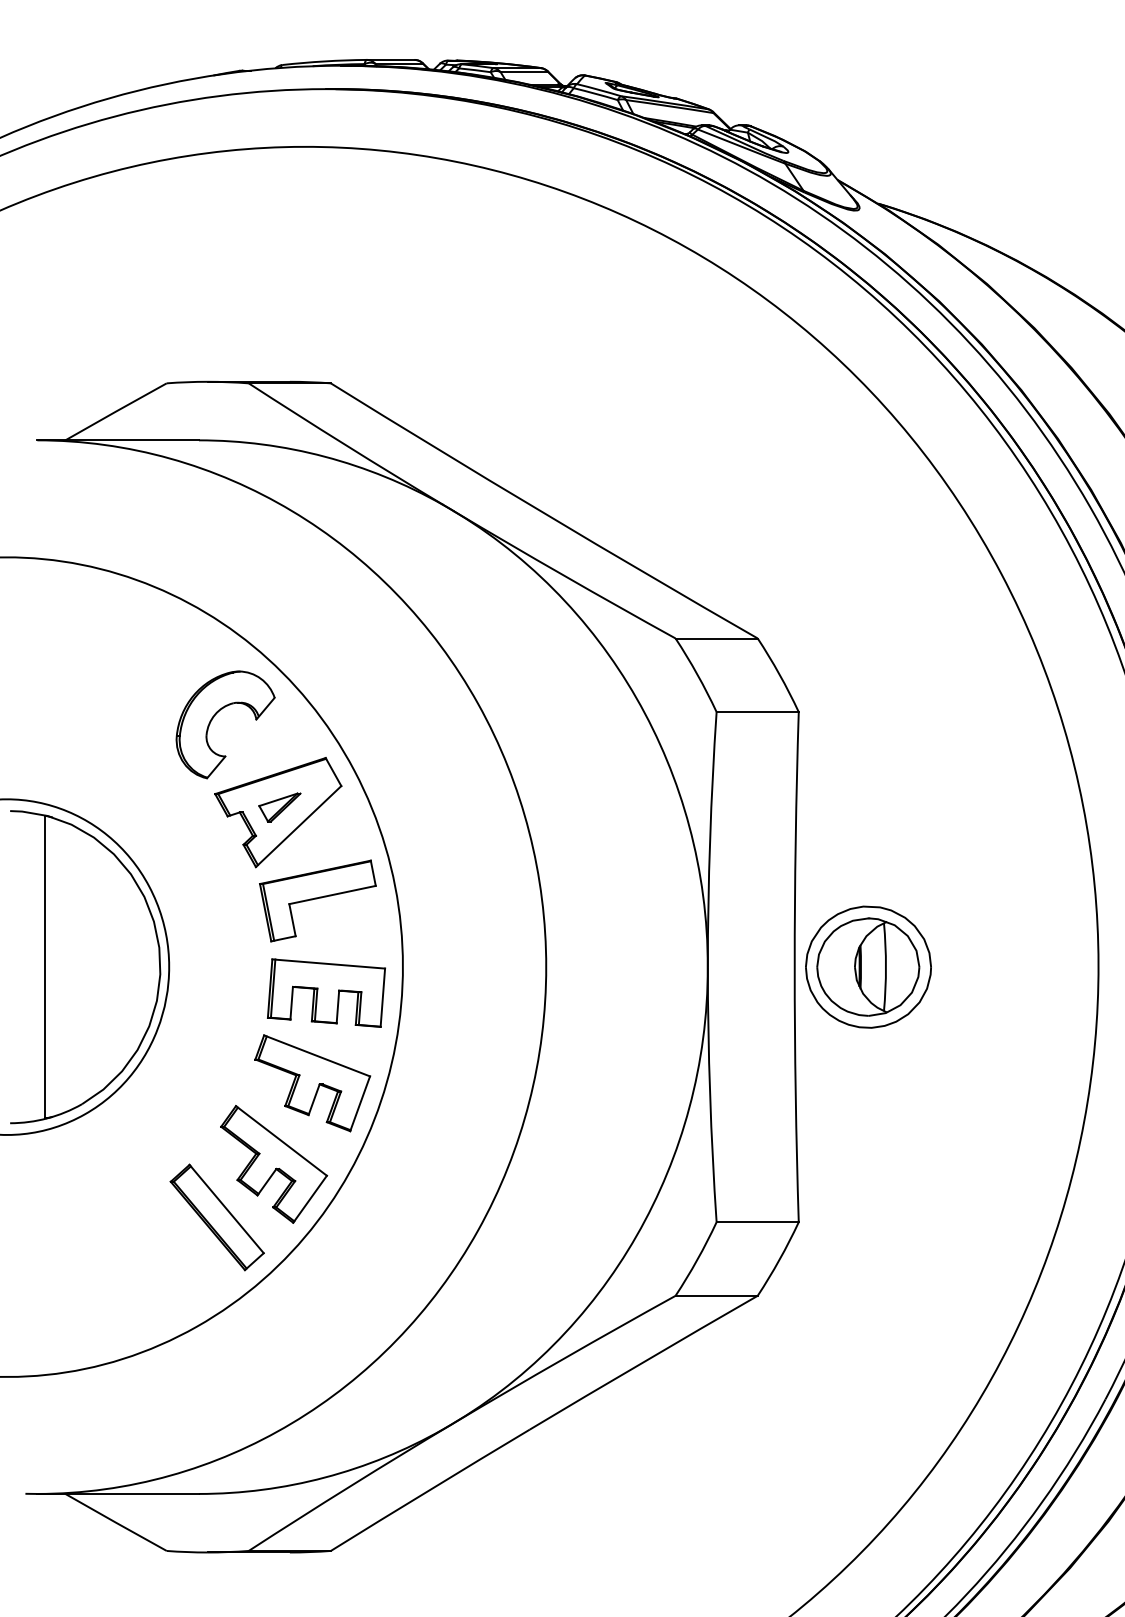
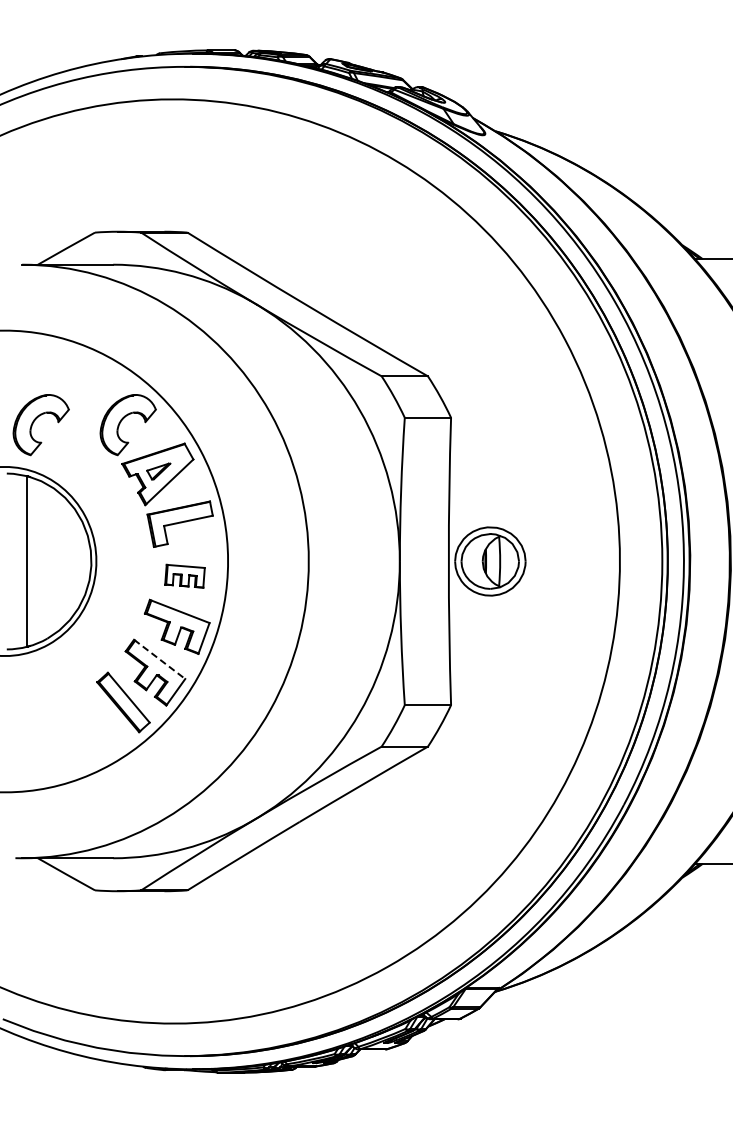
part: (59, 720) -> (34, 422), added
part: (325, 993) -> (184, 576), size x0.6
line: (282, 1141) -> (160, 659), solid -> dashed

